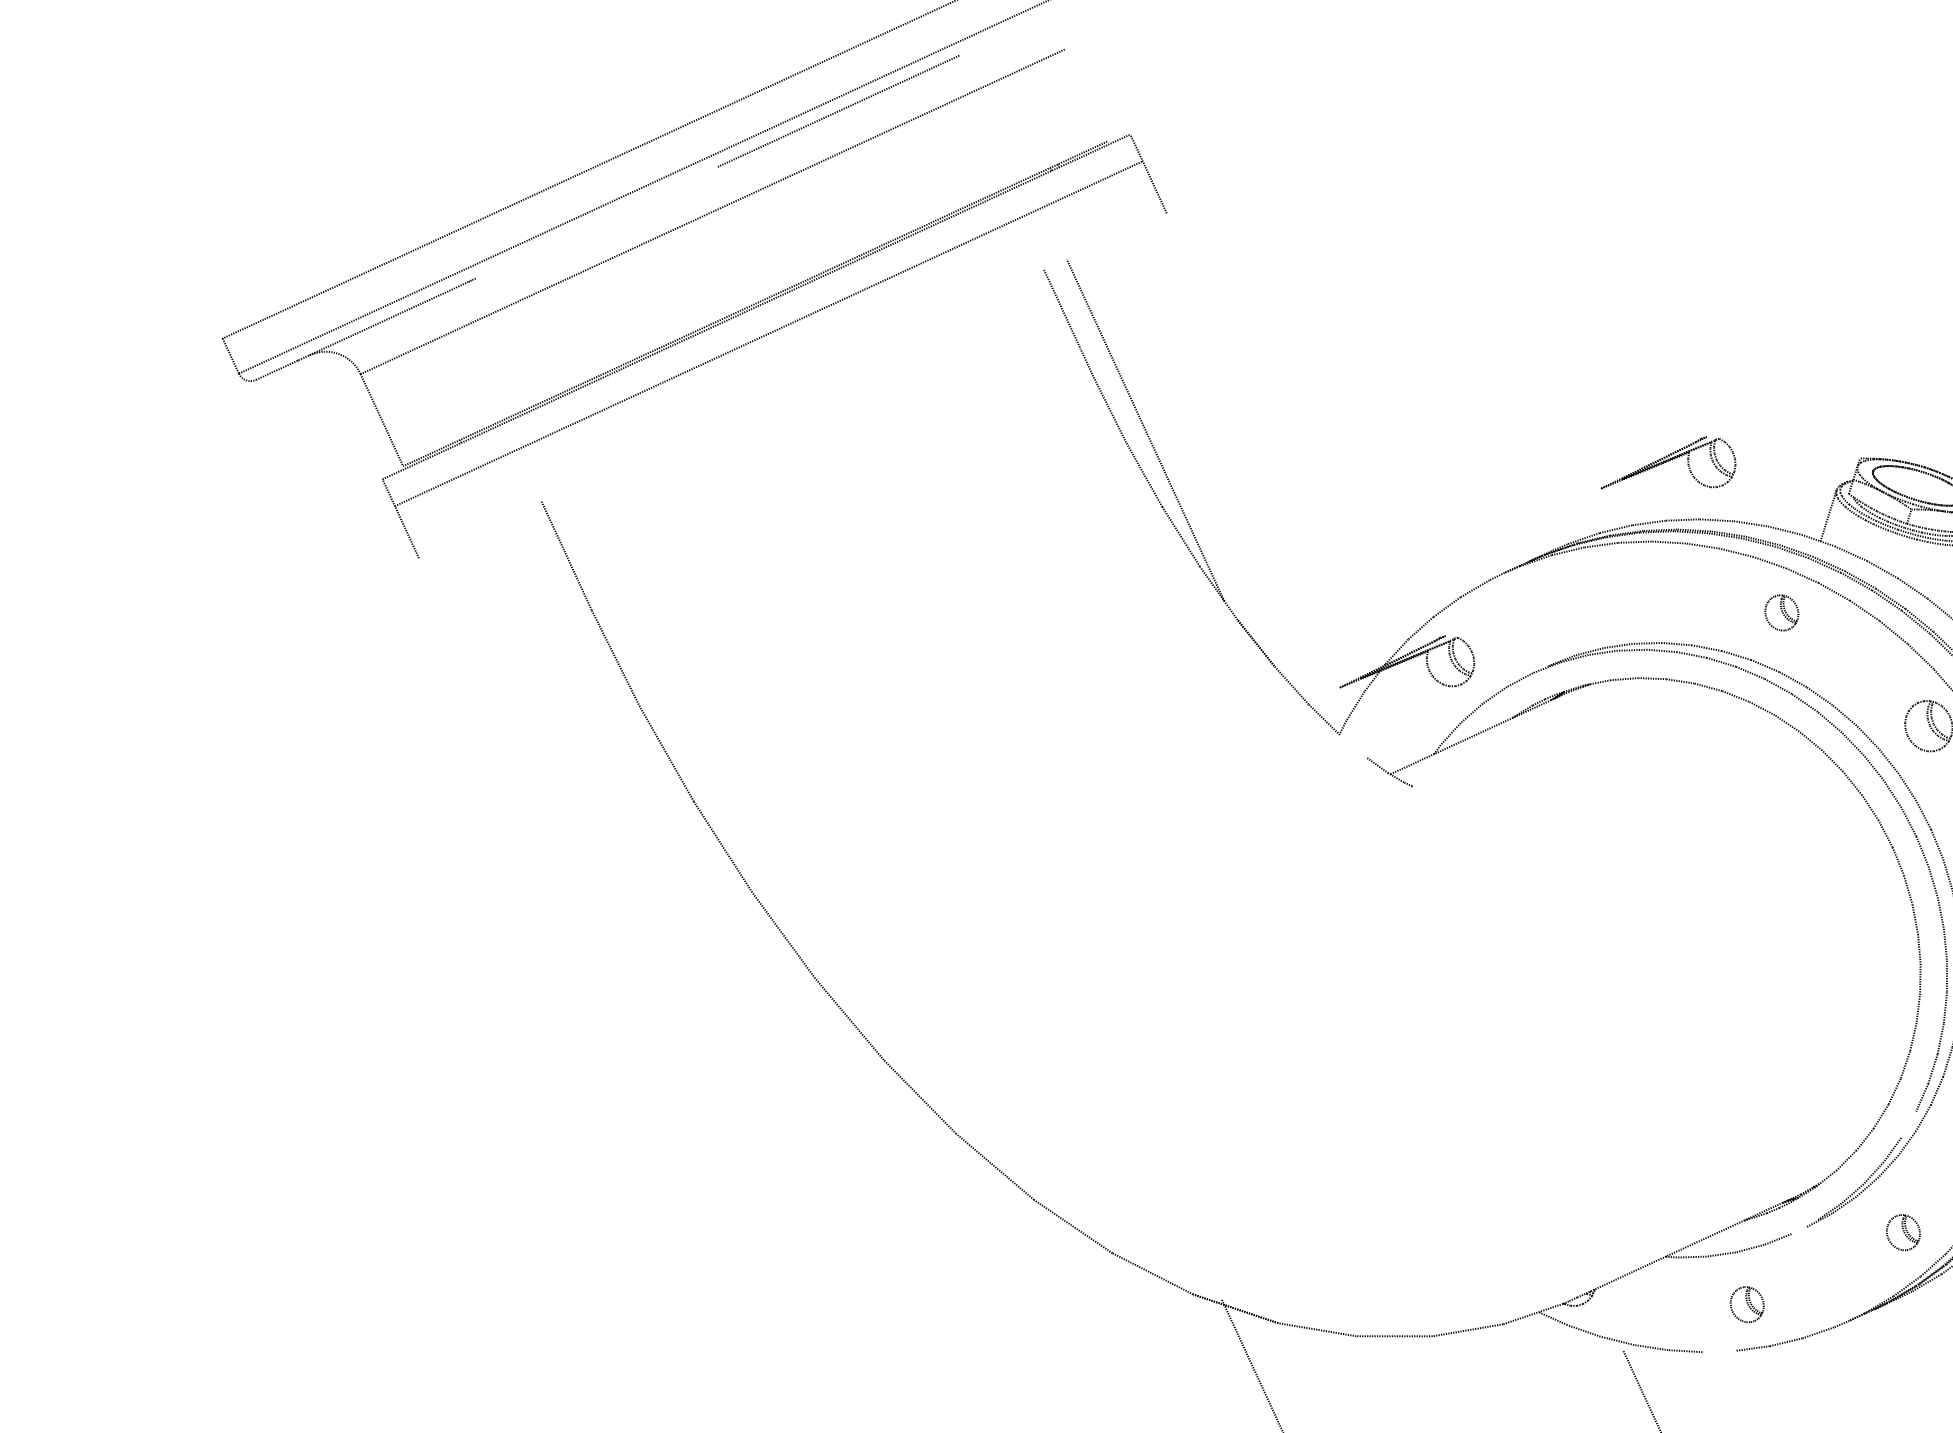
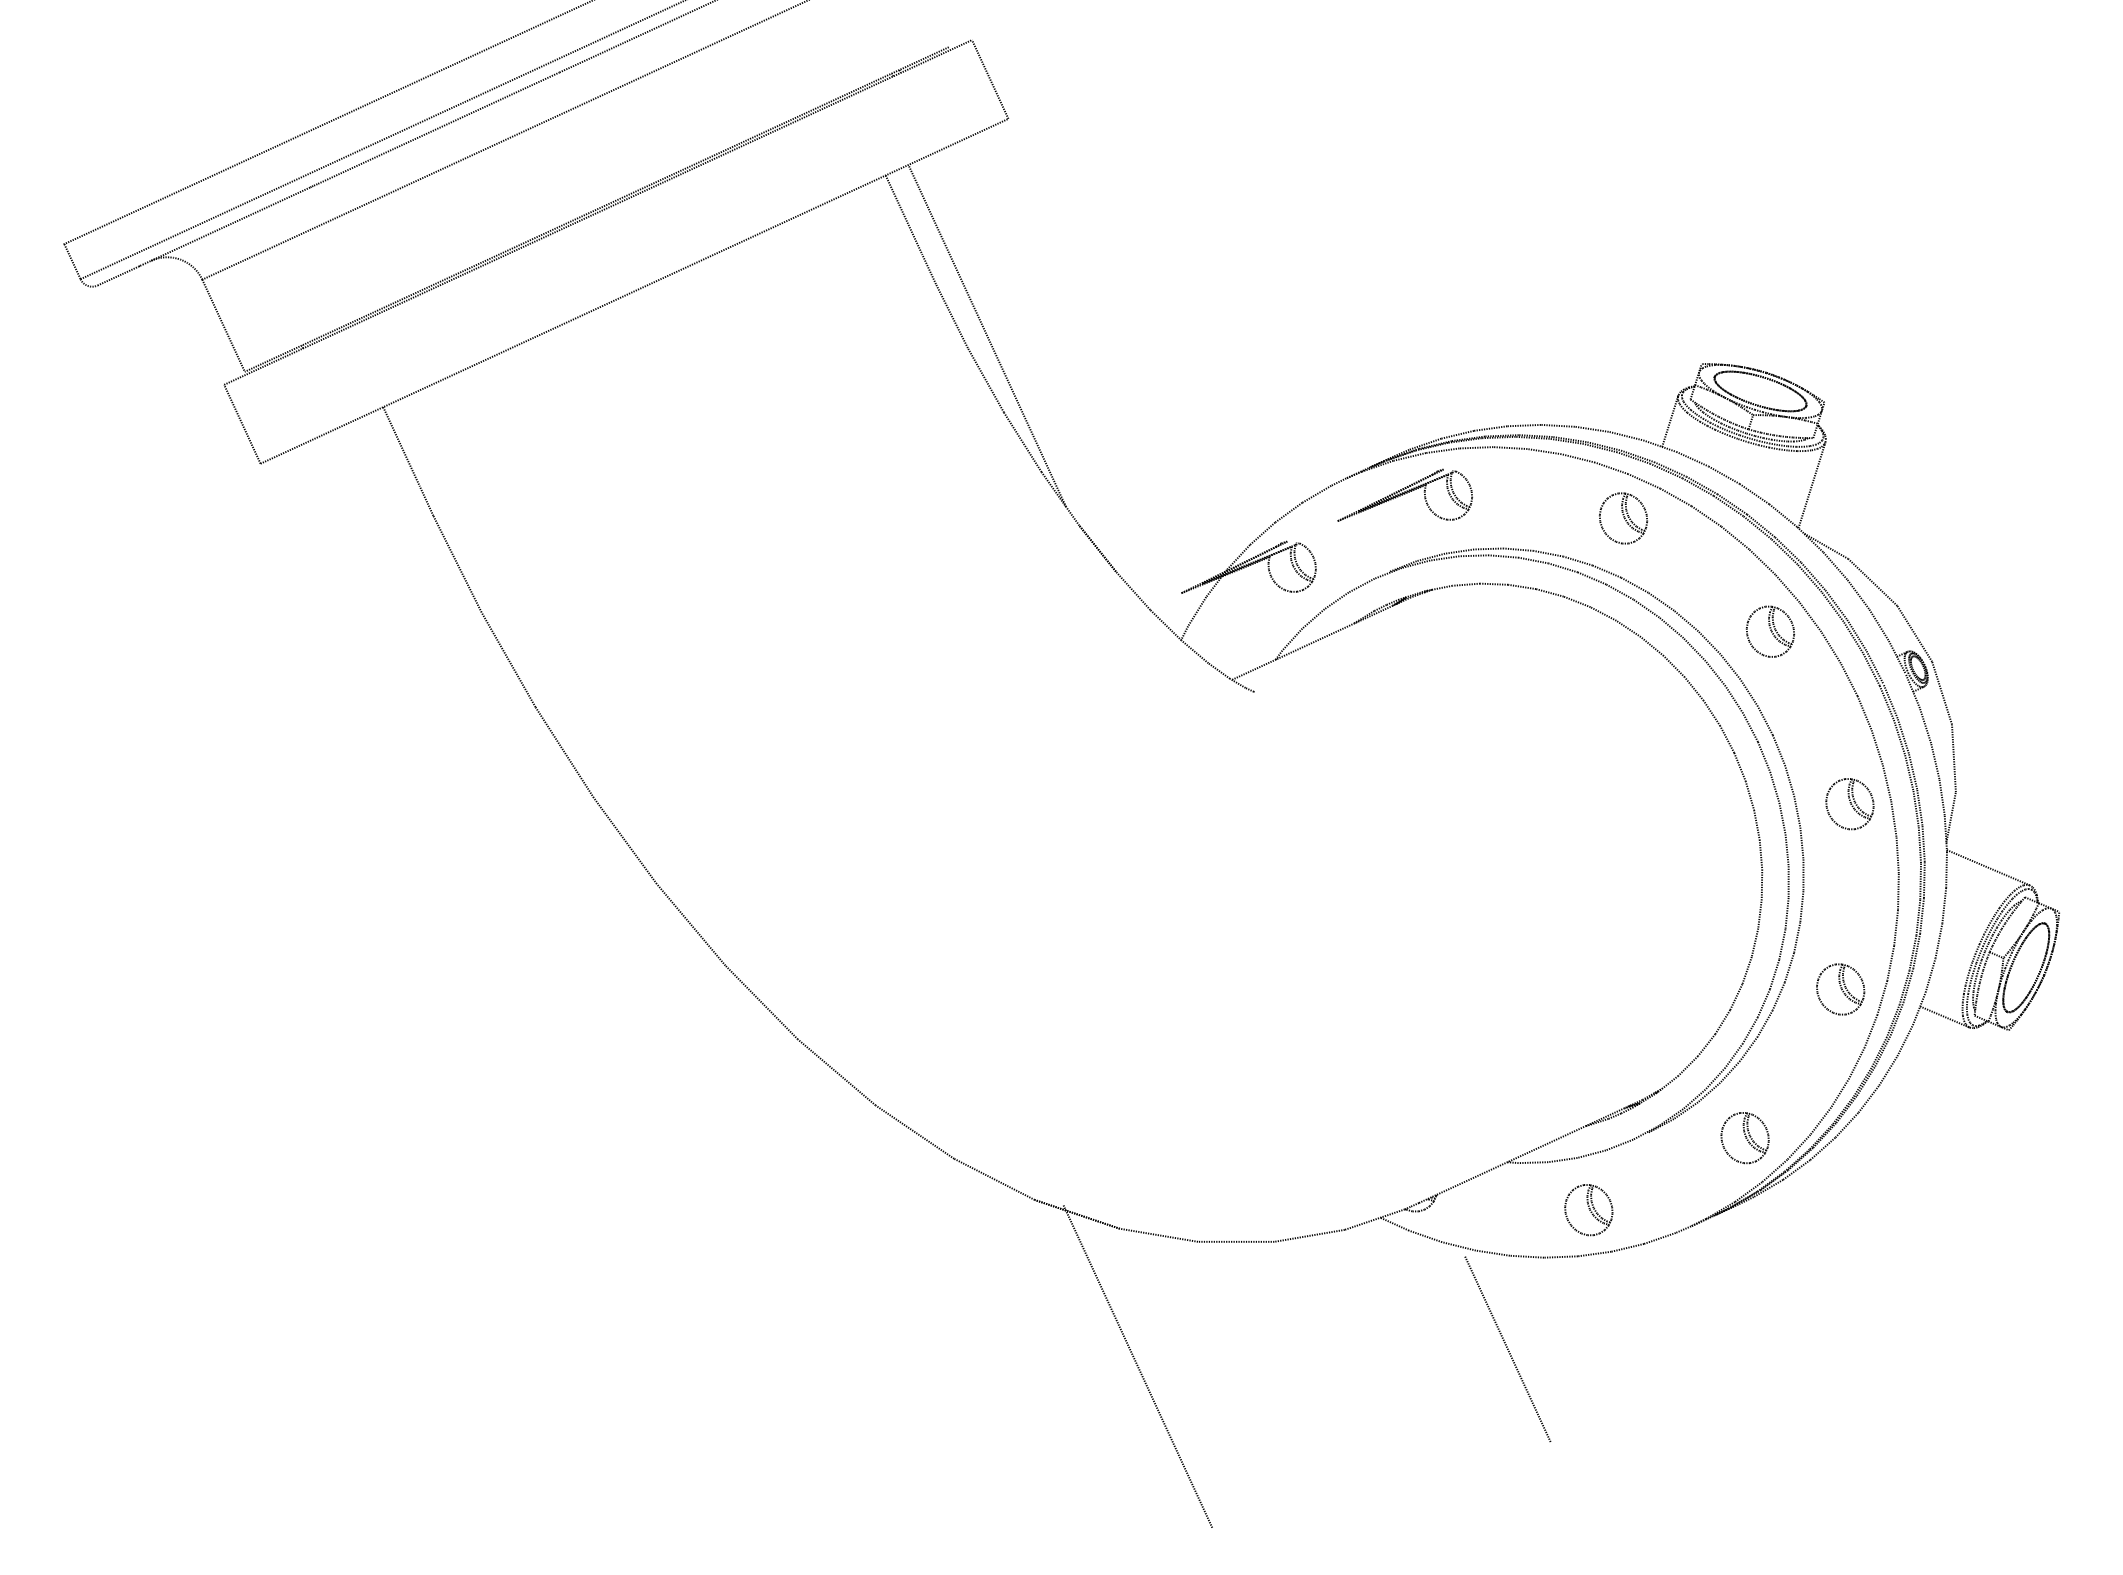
line: (596, 221) -> (438, 127), added
line: (768, 332) -> (634, 290), moved
part: (1667, 461) -> (1404, 494), moved
part: (1781, 612) -> (1623, 518), size x1.43
line: (1352, 745) -> (1194, 651), added
line: (1907, 1124) -> (1749, 1030), added
line: (1804, 1226) -> (1646, 1132), added
part: (1902, 1232) -> (1744, 1138), size x1.43
part: (1746, 1304) -> (1588, 1210), size x1.43
line: (1718, 1350) -> (1560, 1256), added

